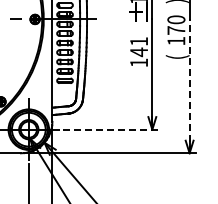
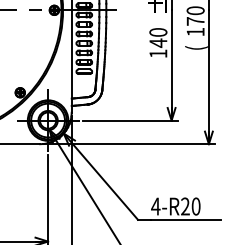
text: (139, 41) -> (158, 32), 141 -> 140
line: (189, 86) -> (208, 77), dashed -> solid
line: (111, 129) -> (130, 120), dashed -> solid

